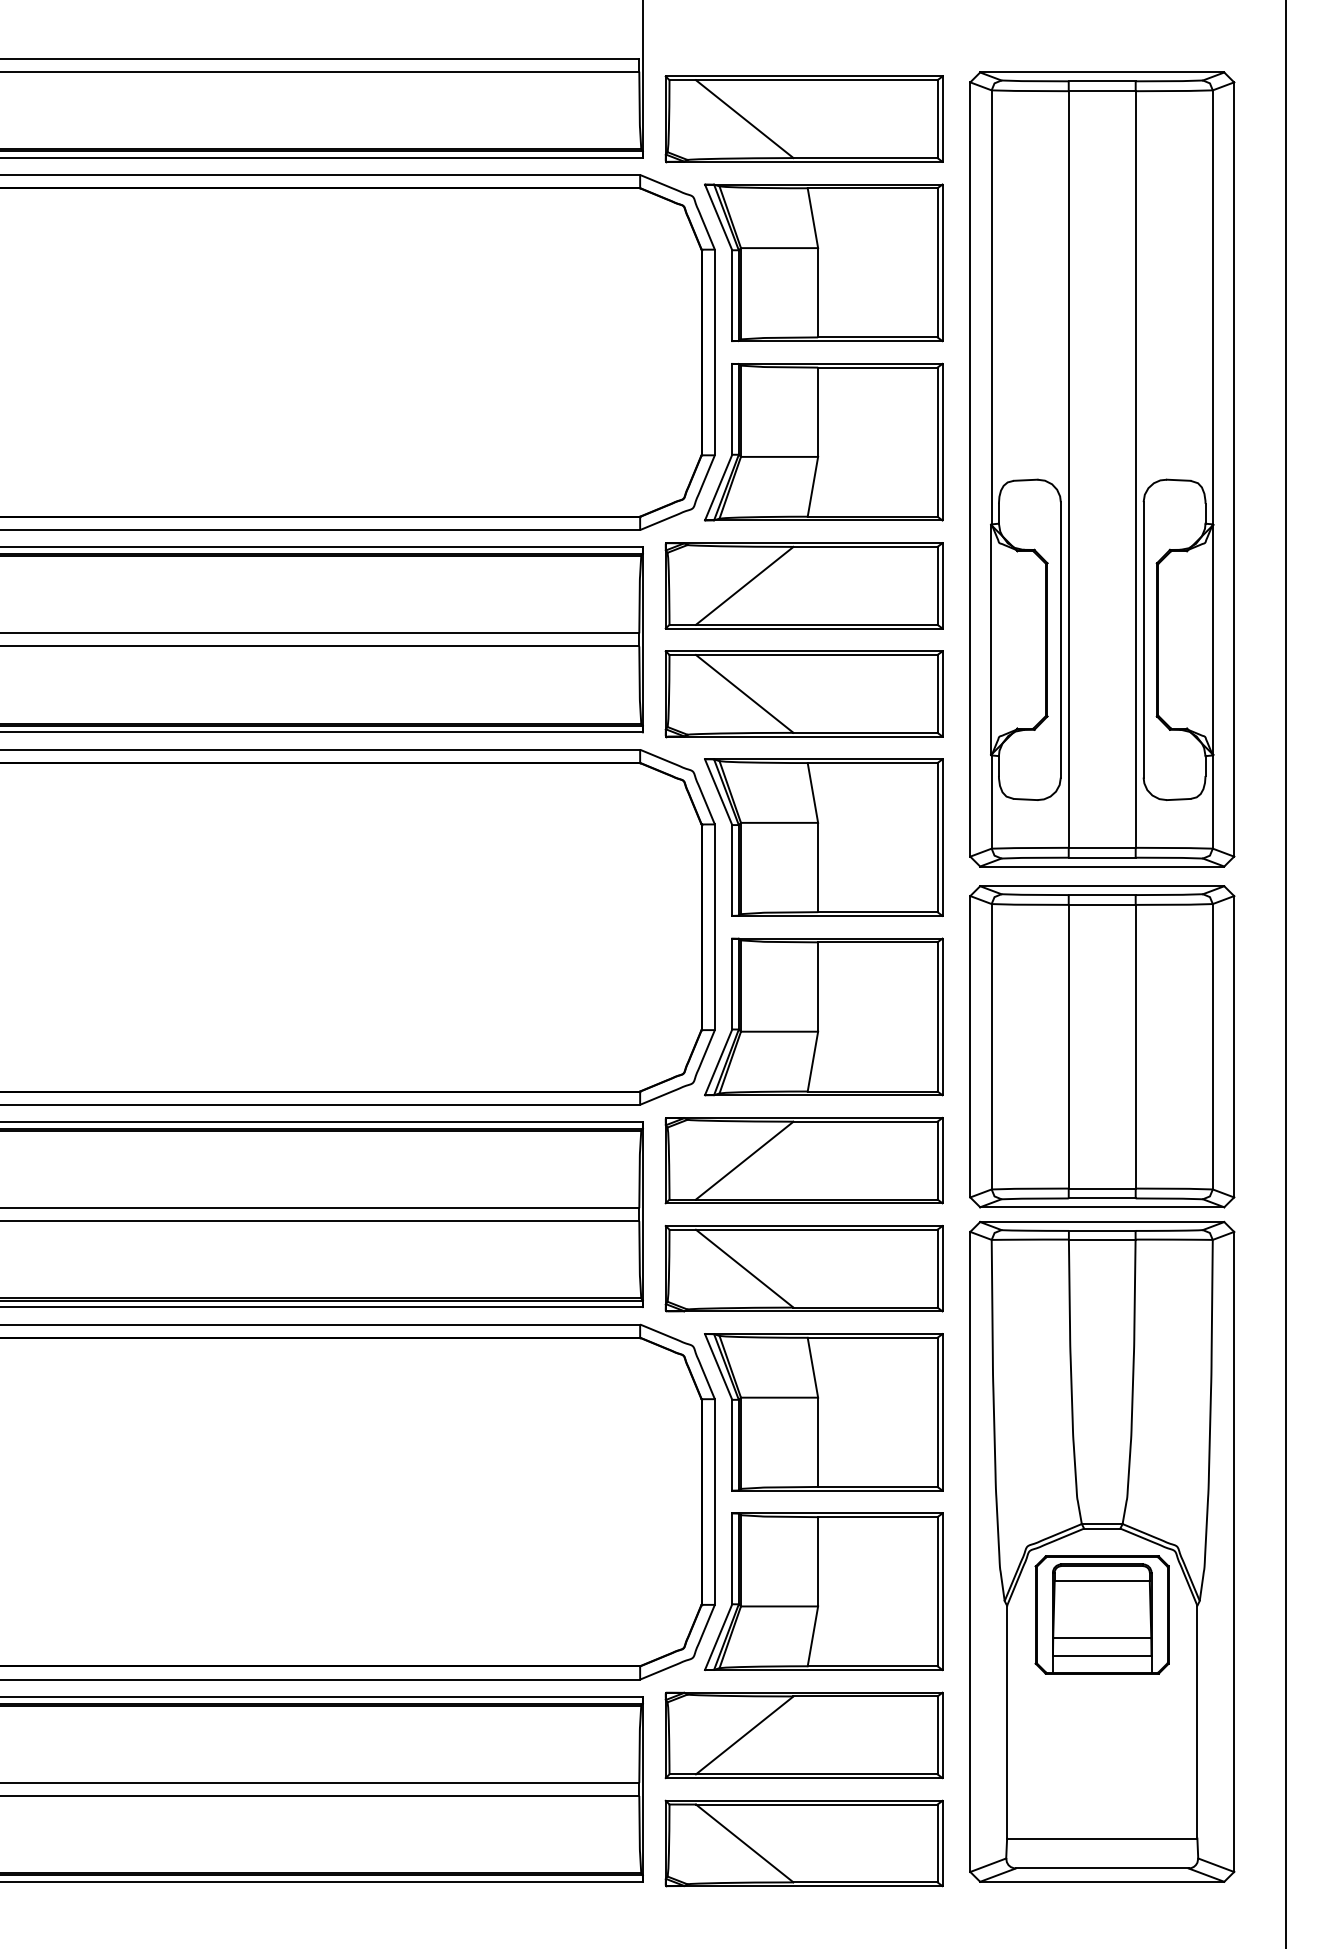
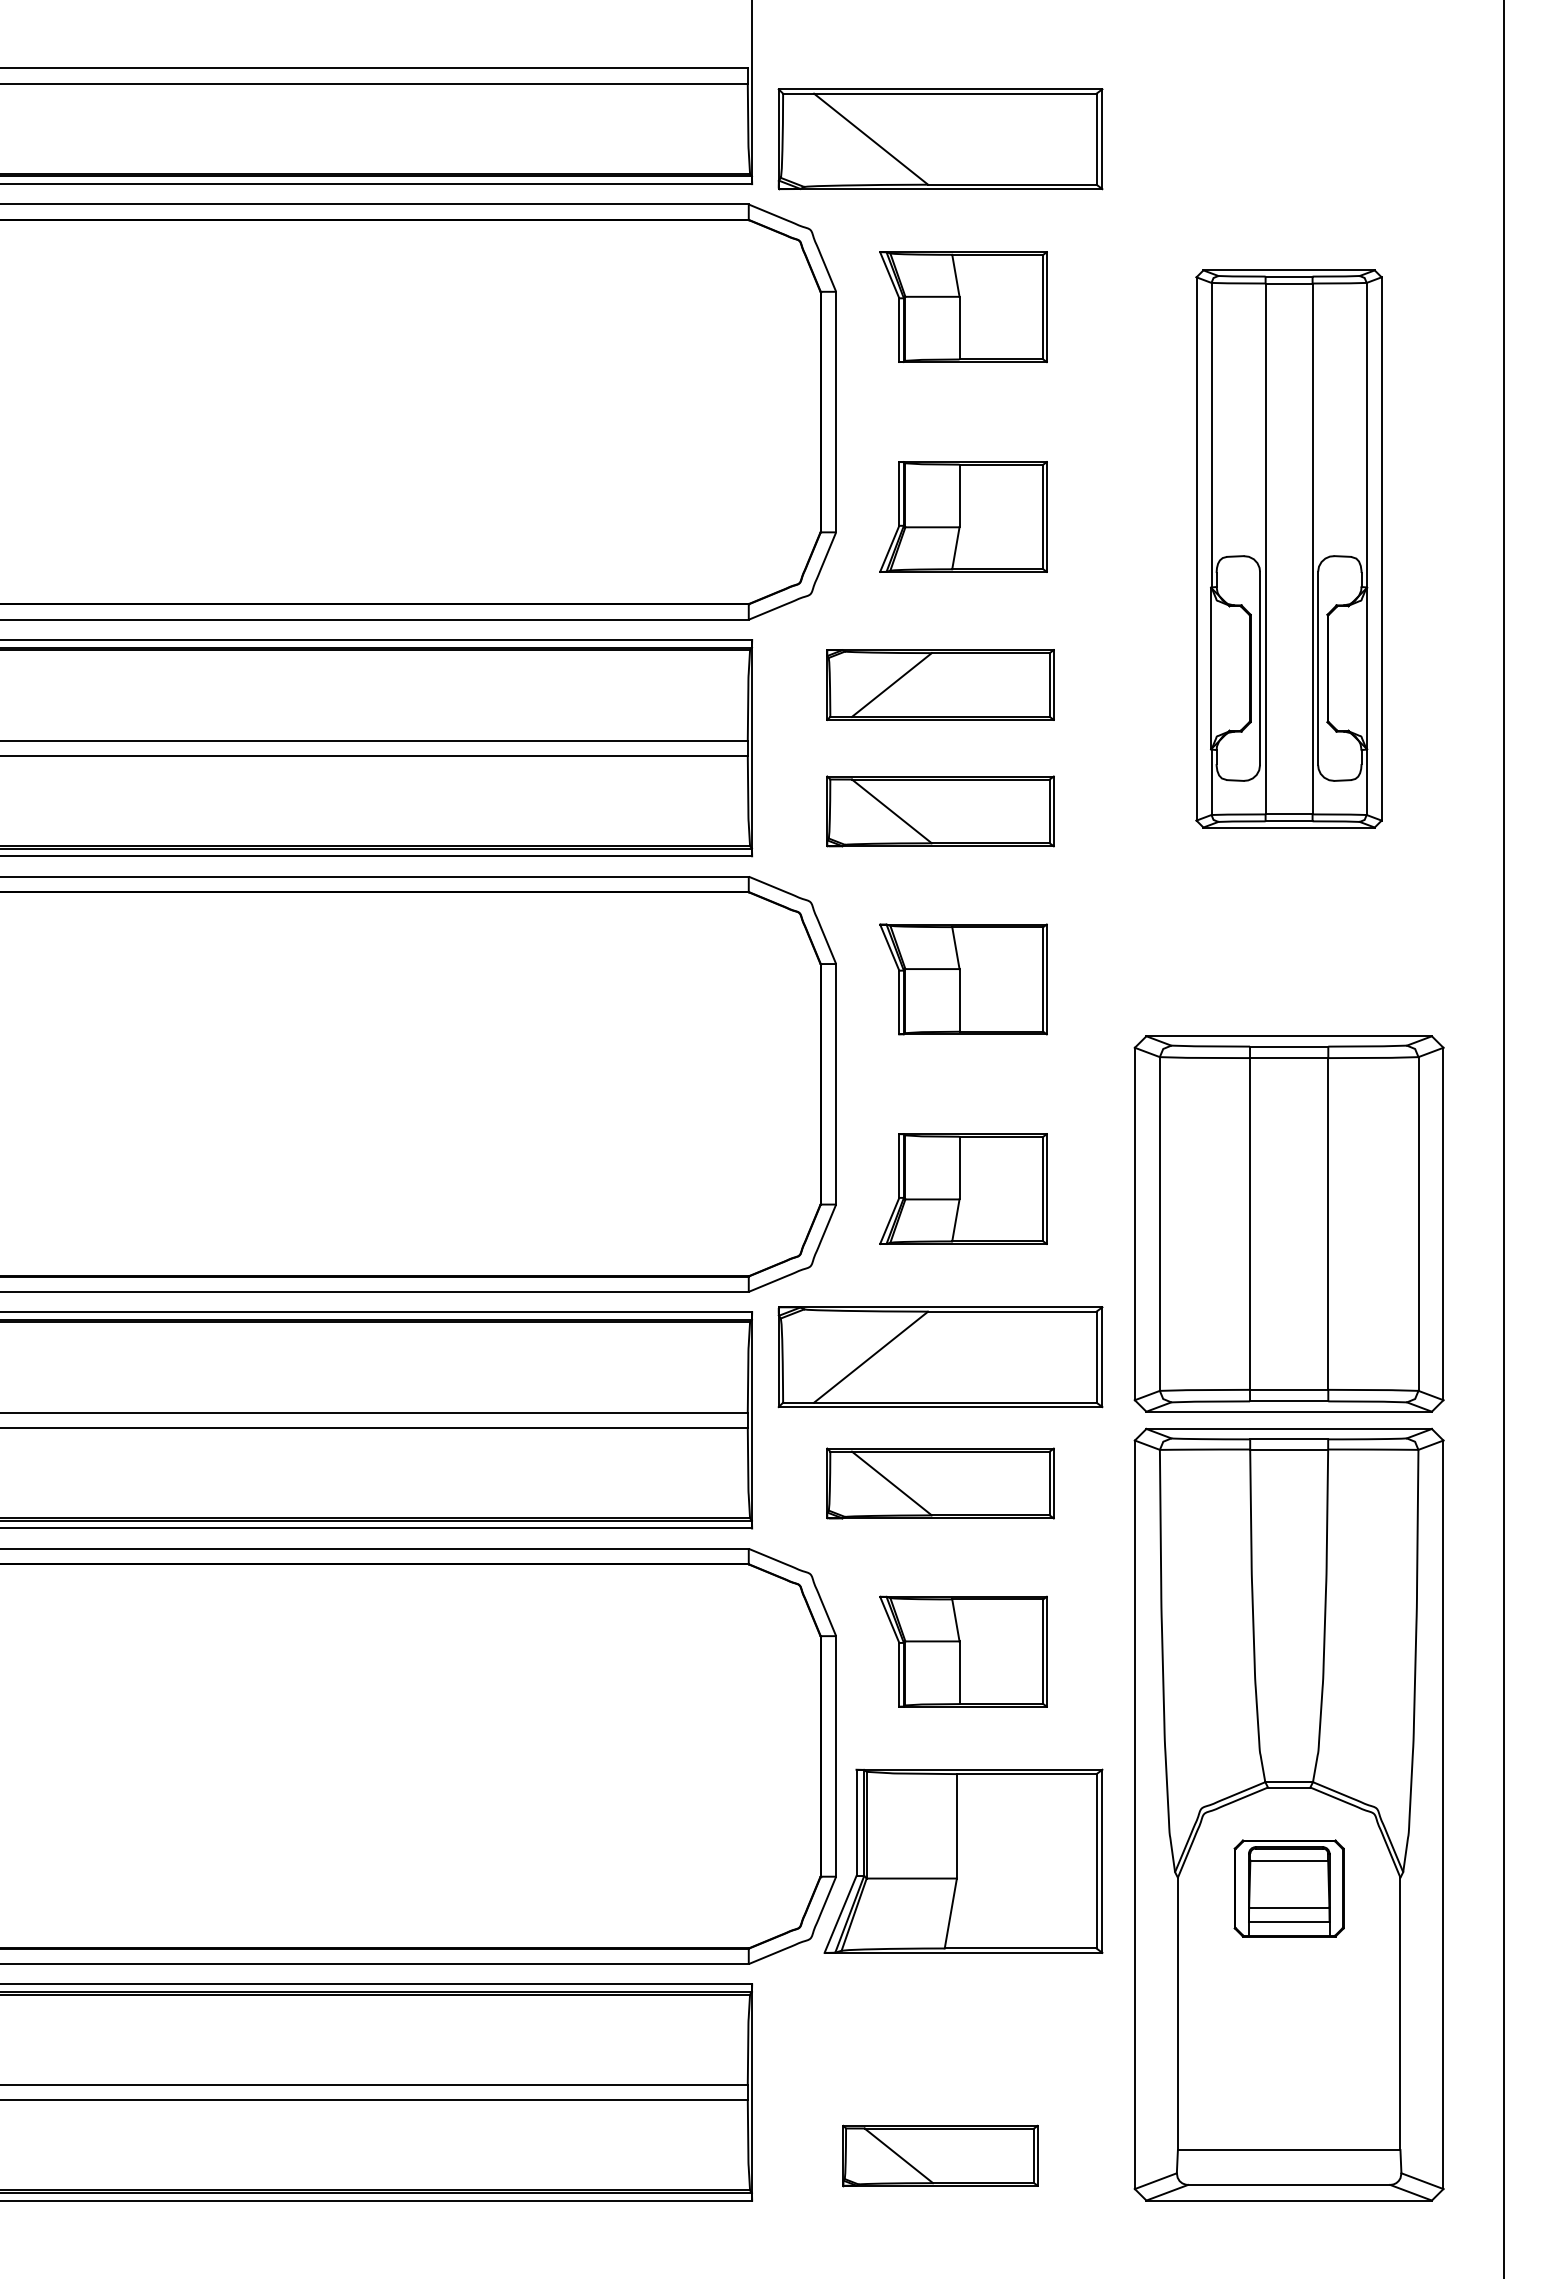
part: (823, 262) -> (963, 306), size x0.6
part: (823, 441) -> (963, 516), size x0.6
part: (1101, 469) -> (1288, 548), size x0.6
part: (804, 585) -> (940, 684), size x0.7
part: (804, 694) -> (940, 811), size x0.7
part: (823, 837) -> (963, 979), size x0.6
part: (823, 1016) -> (963, 1188), size x0.6
part: (804, 1268) -> (940, 1483), size x0.7
part: (823, 1412) -> (963, 1651), size x0.6
part: (1102, 1614) -> (1289, 1888), size x0.7
part: (804, 1735) -> (940, 2029), removed
part: (804, 1843) -> (940, 2155), size x0.6

